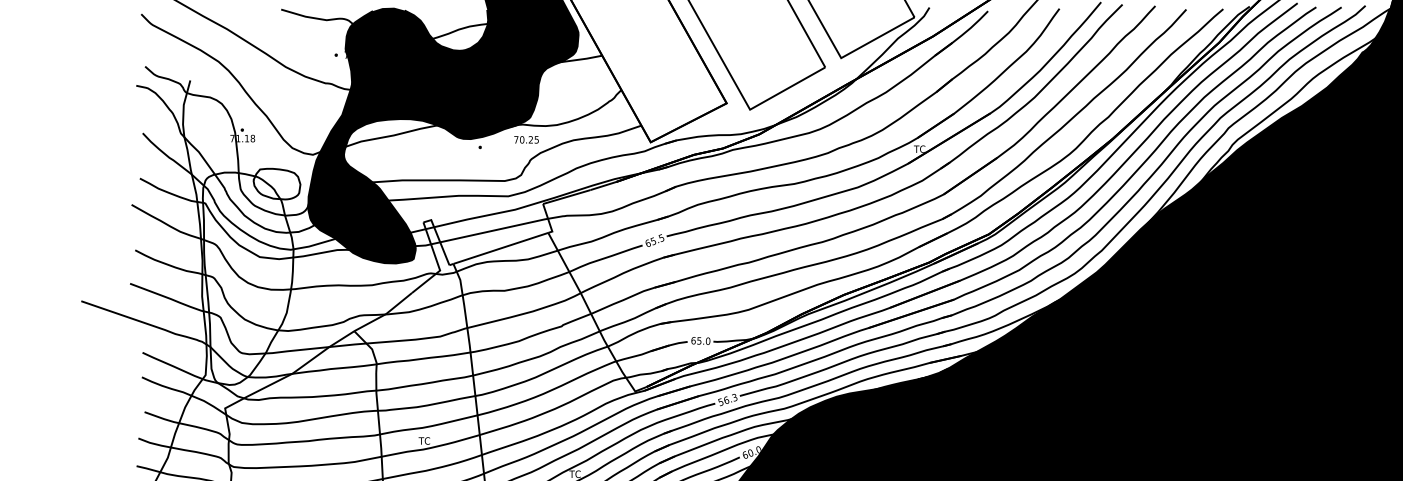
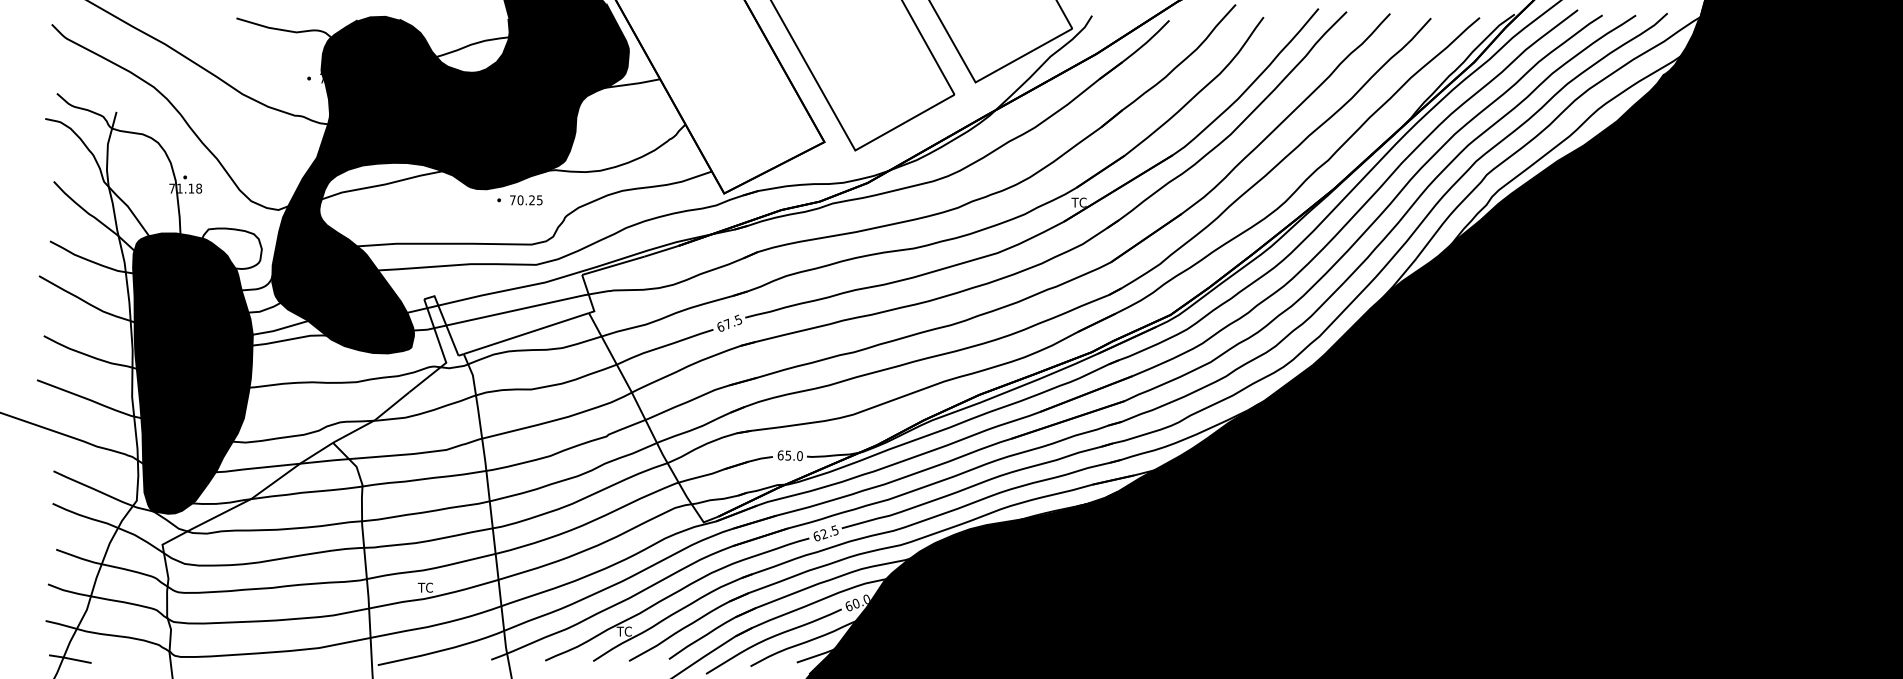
text: (526, 140) -> (526, 200), moved
text: (653, 240) -> (727, 323), 65.5 -> 67.5
fill: (247, 278) -> (192, 373), added
text: (727, 399) -> (825, 533), 56.3 -> 62.5

